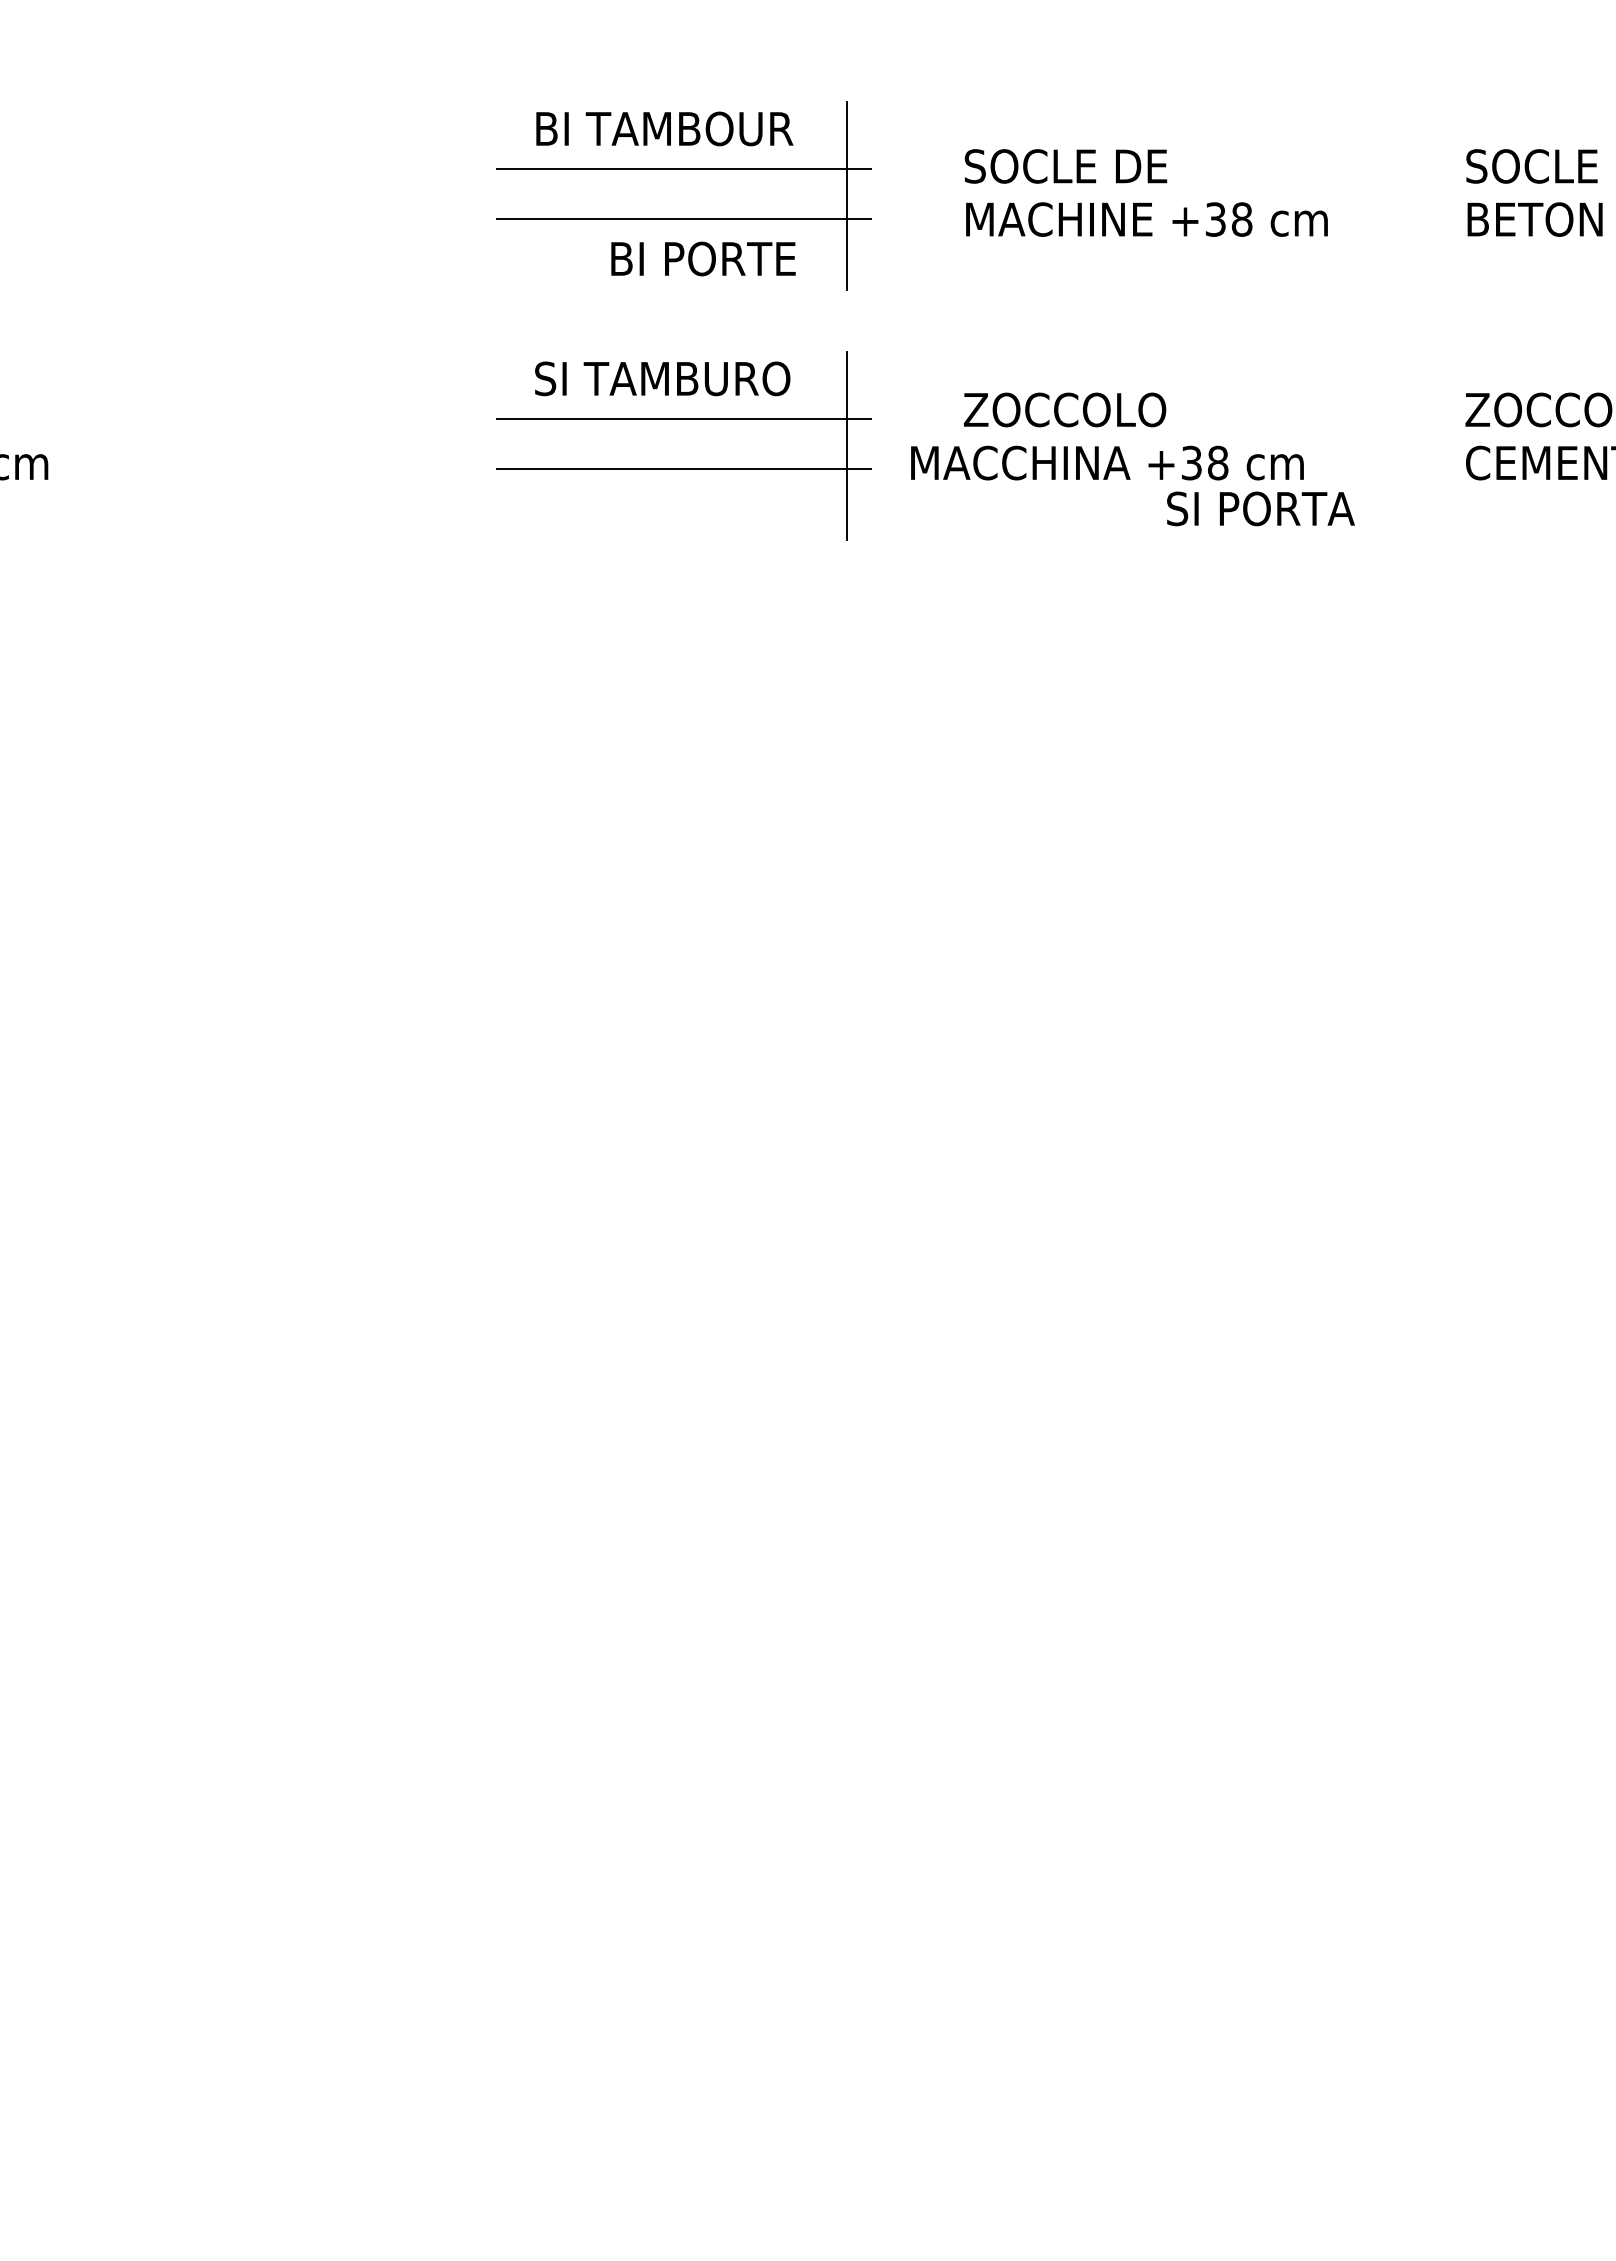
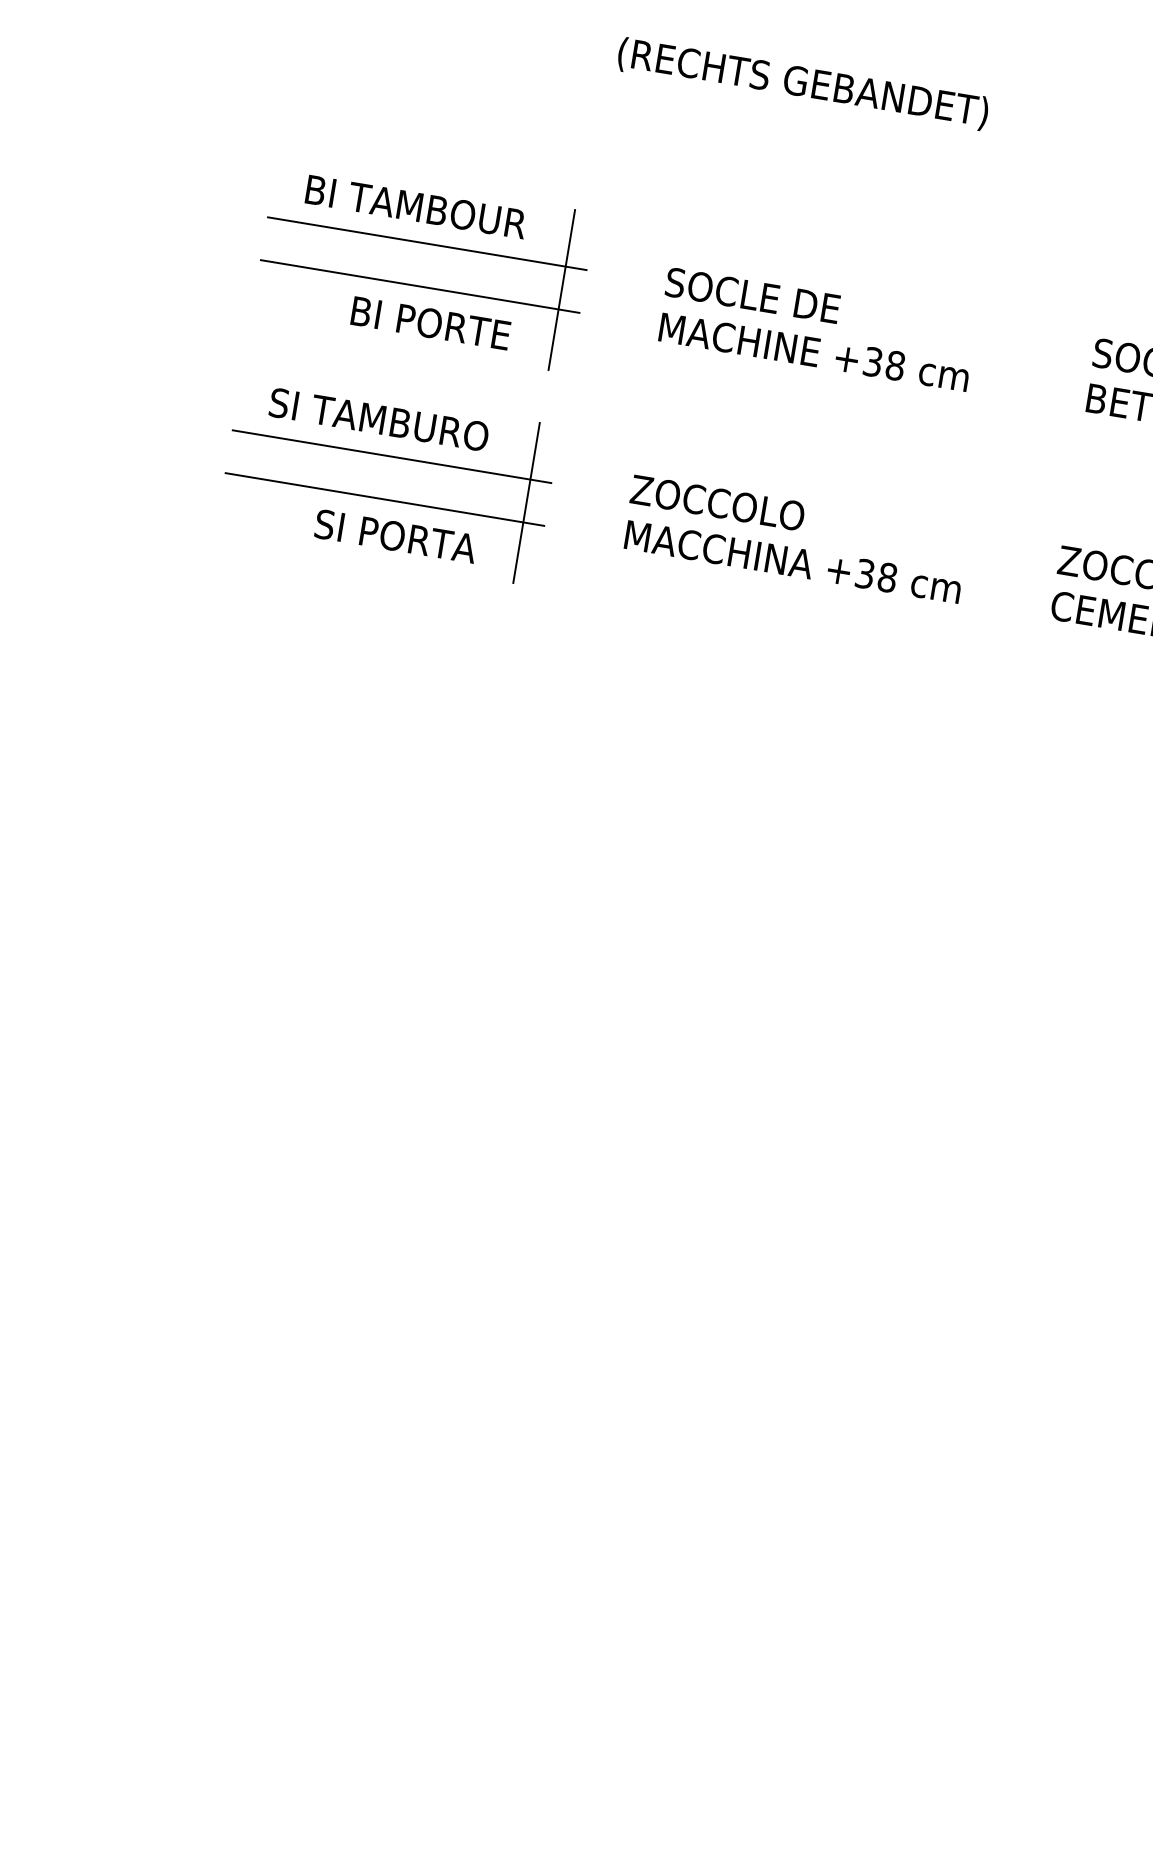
text: (1107, 462) -> (793, 561), moved
text: (1260, 508) -> (395, 536), moved

